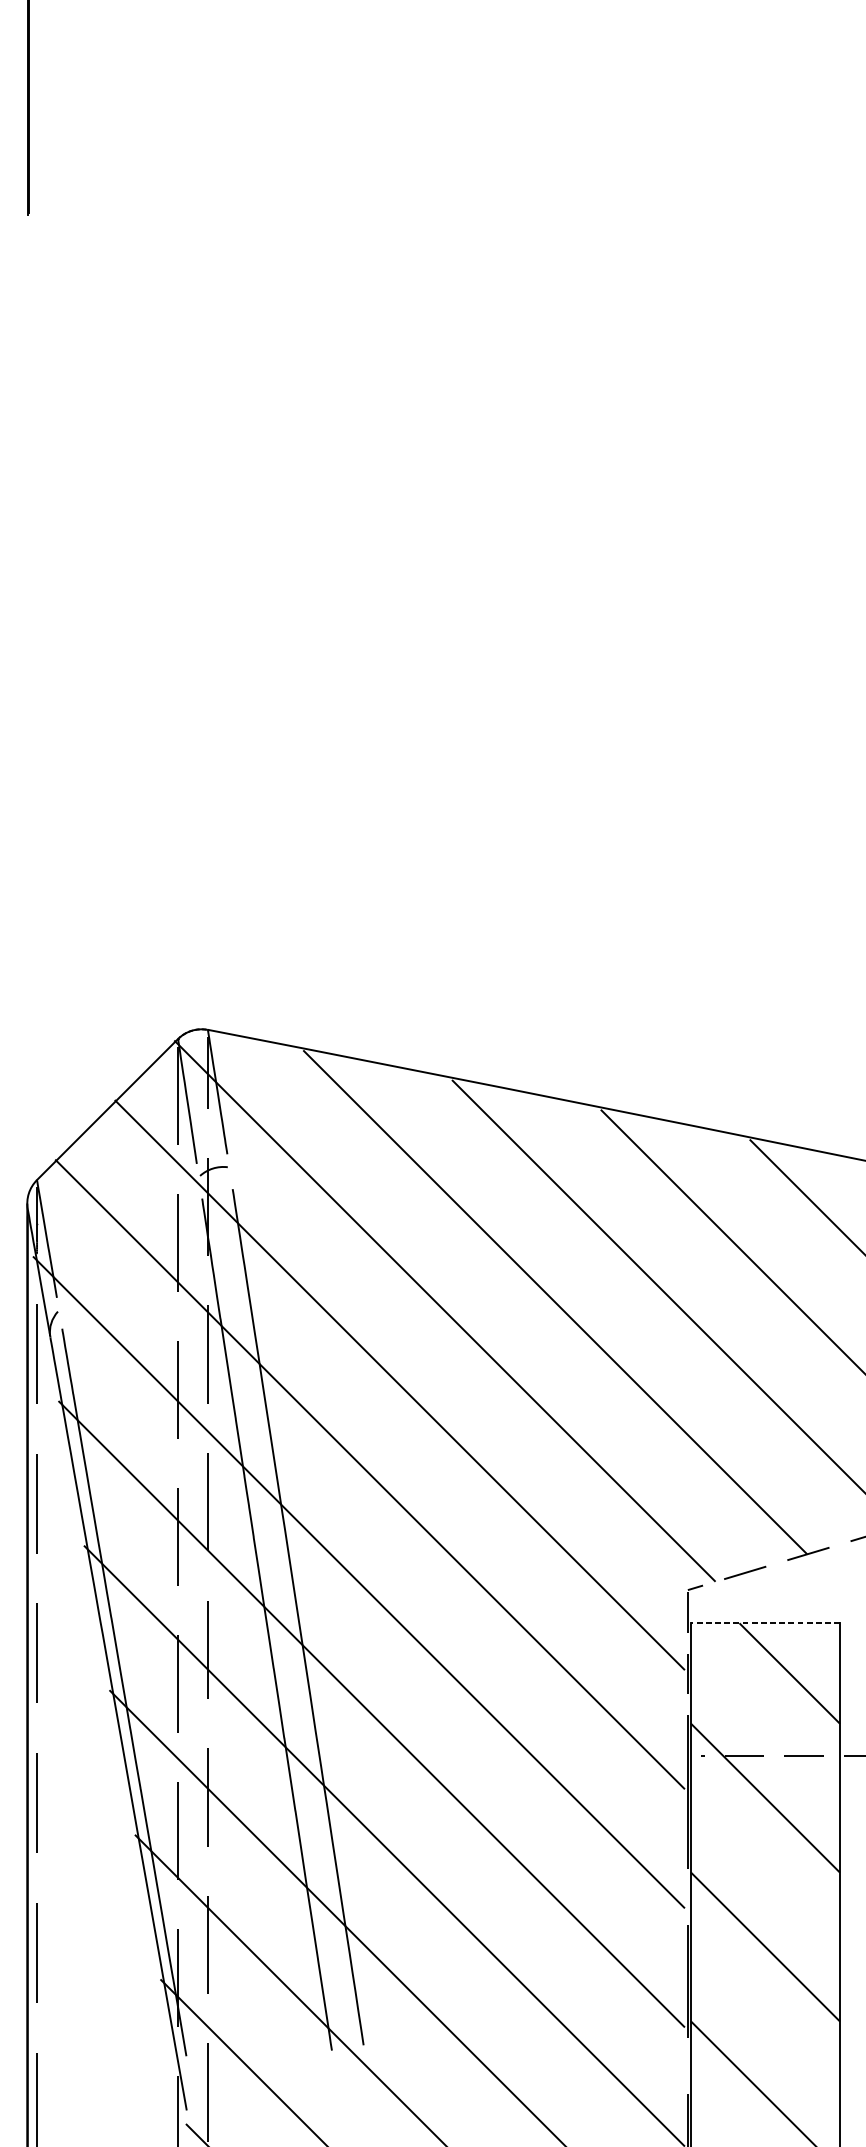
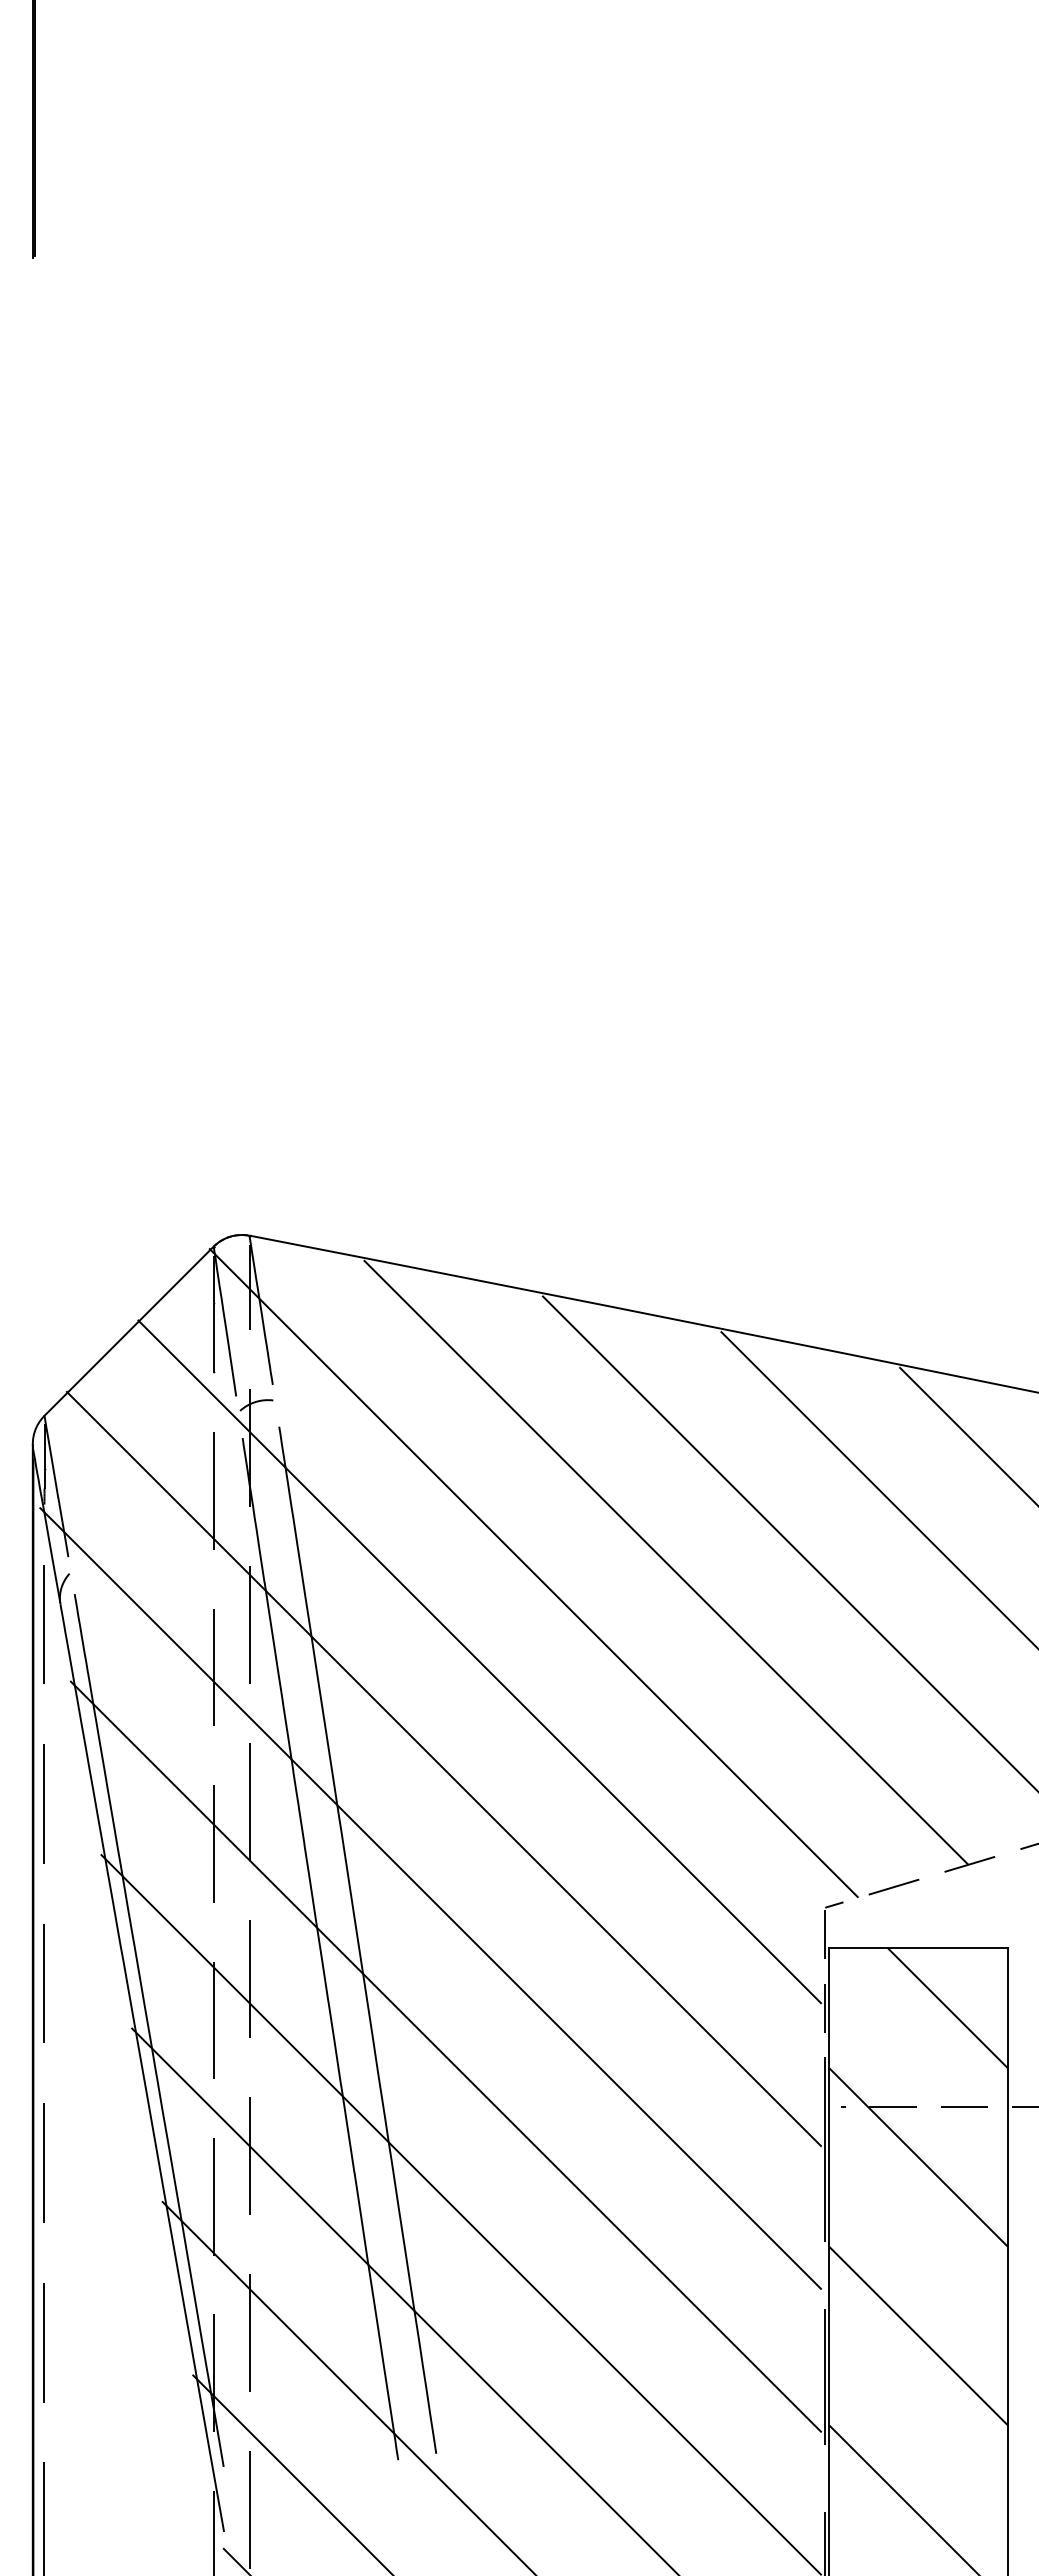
line: (764, 1623) -> (917, 1947), dashed -> solid

